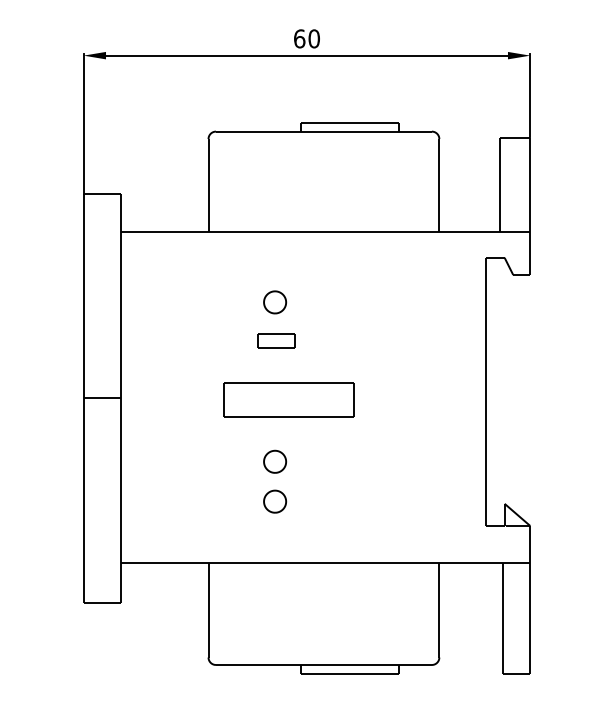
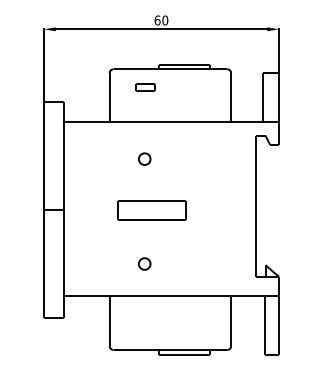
part: (276, 341) -> (145, 87), moved
part: (274, 460) -> (144, 242), removed

